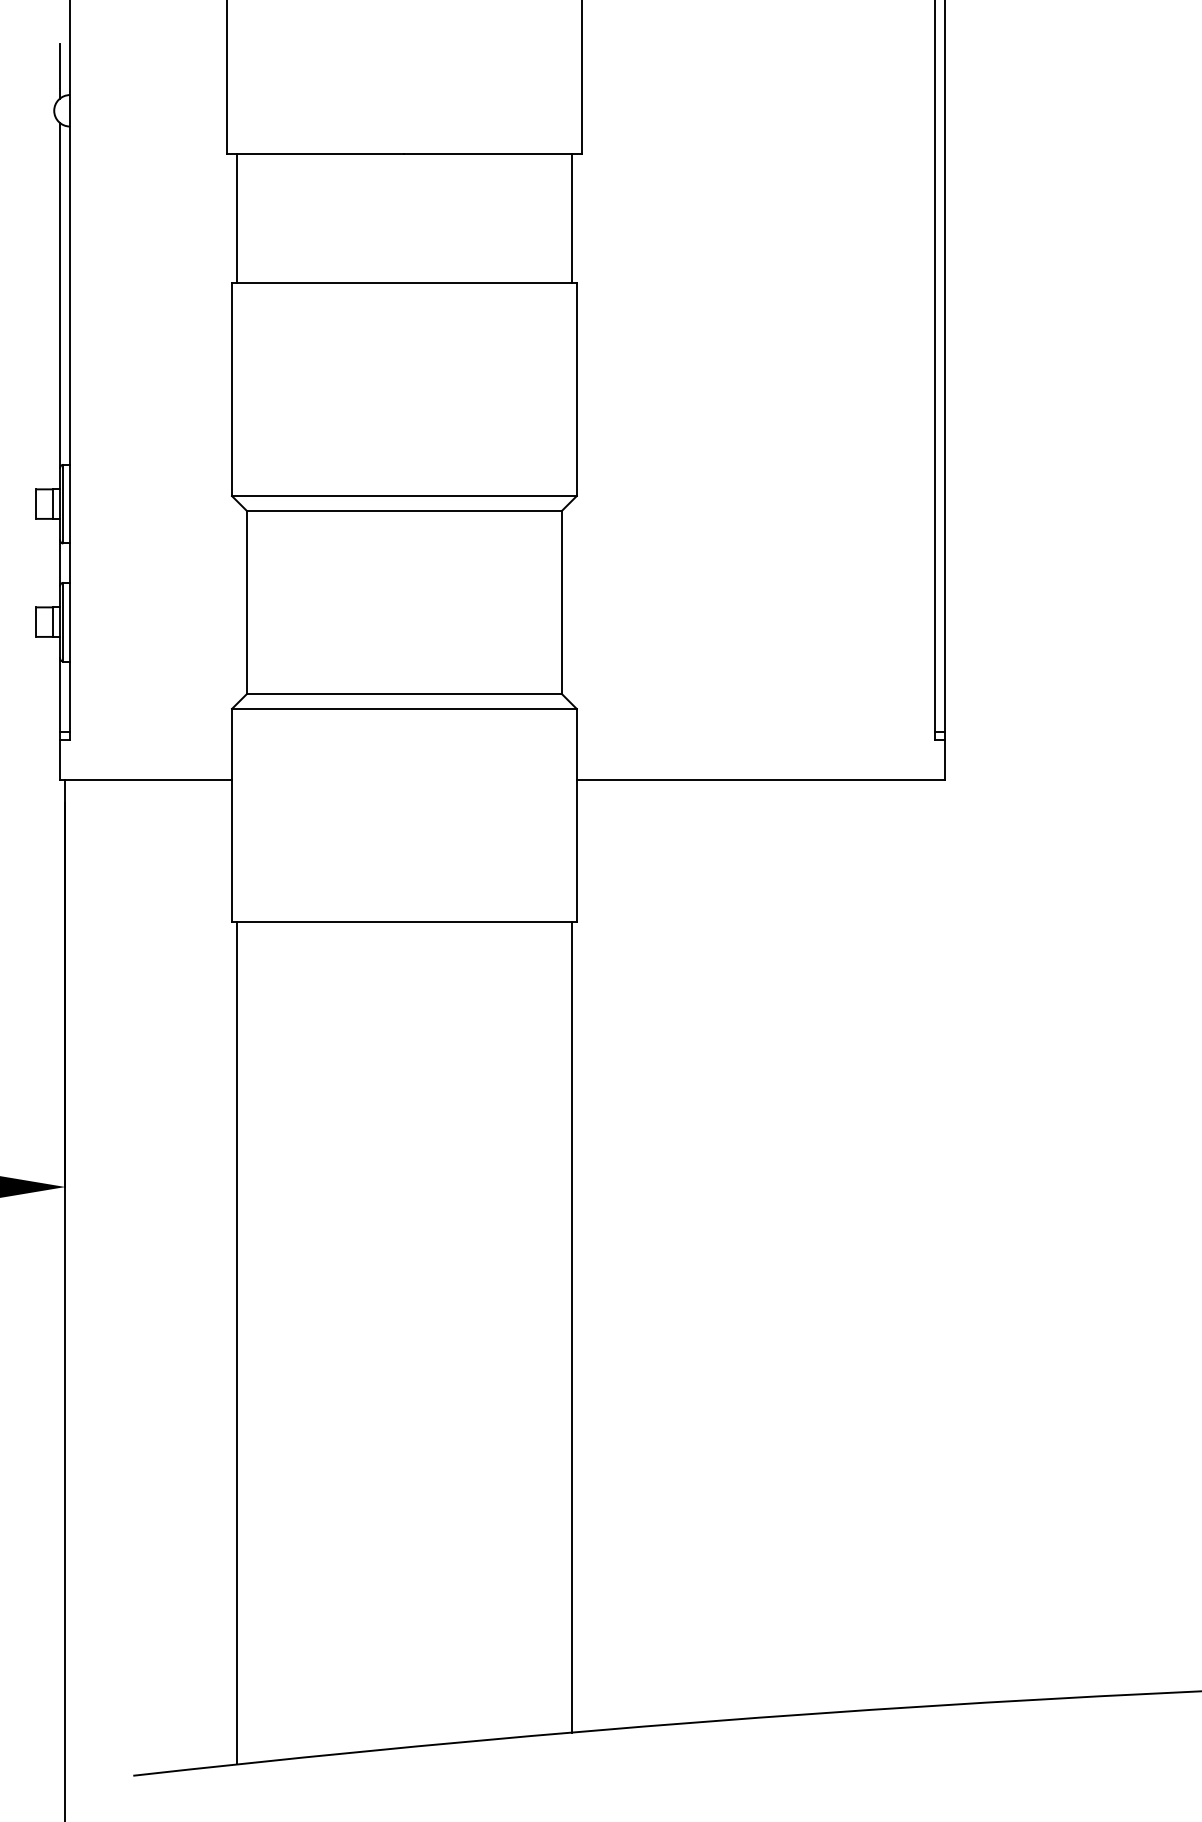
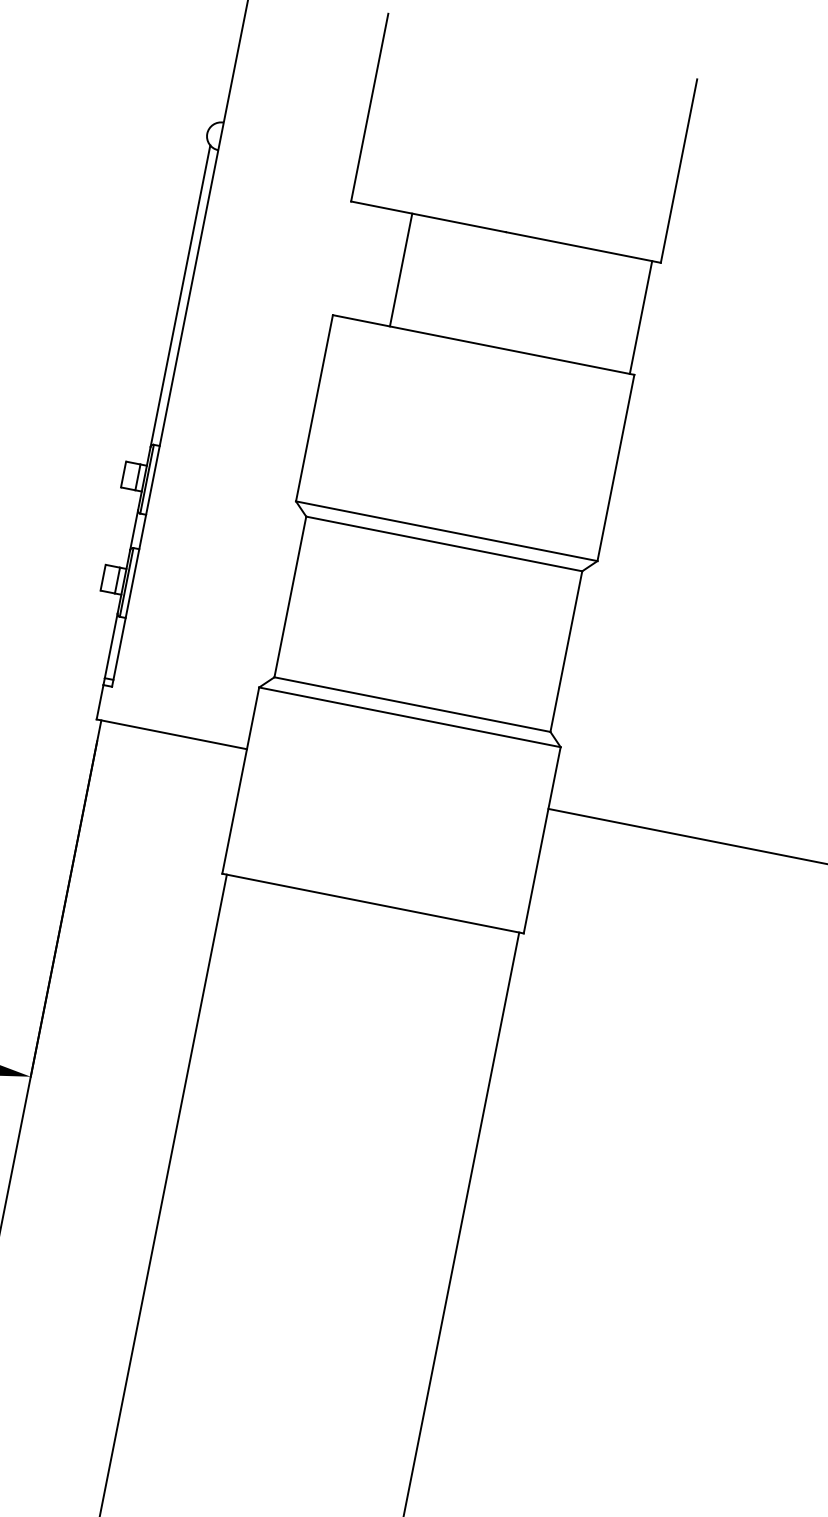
line: (60, 71) -> (219, 100), removed
line: (237, 218) -> (401, 269), moved

